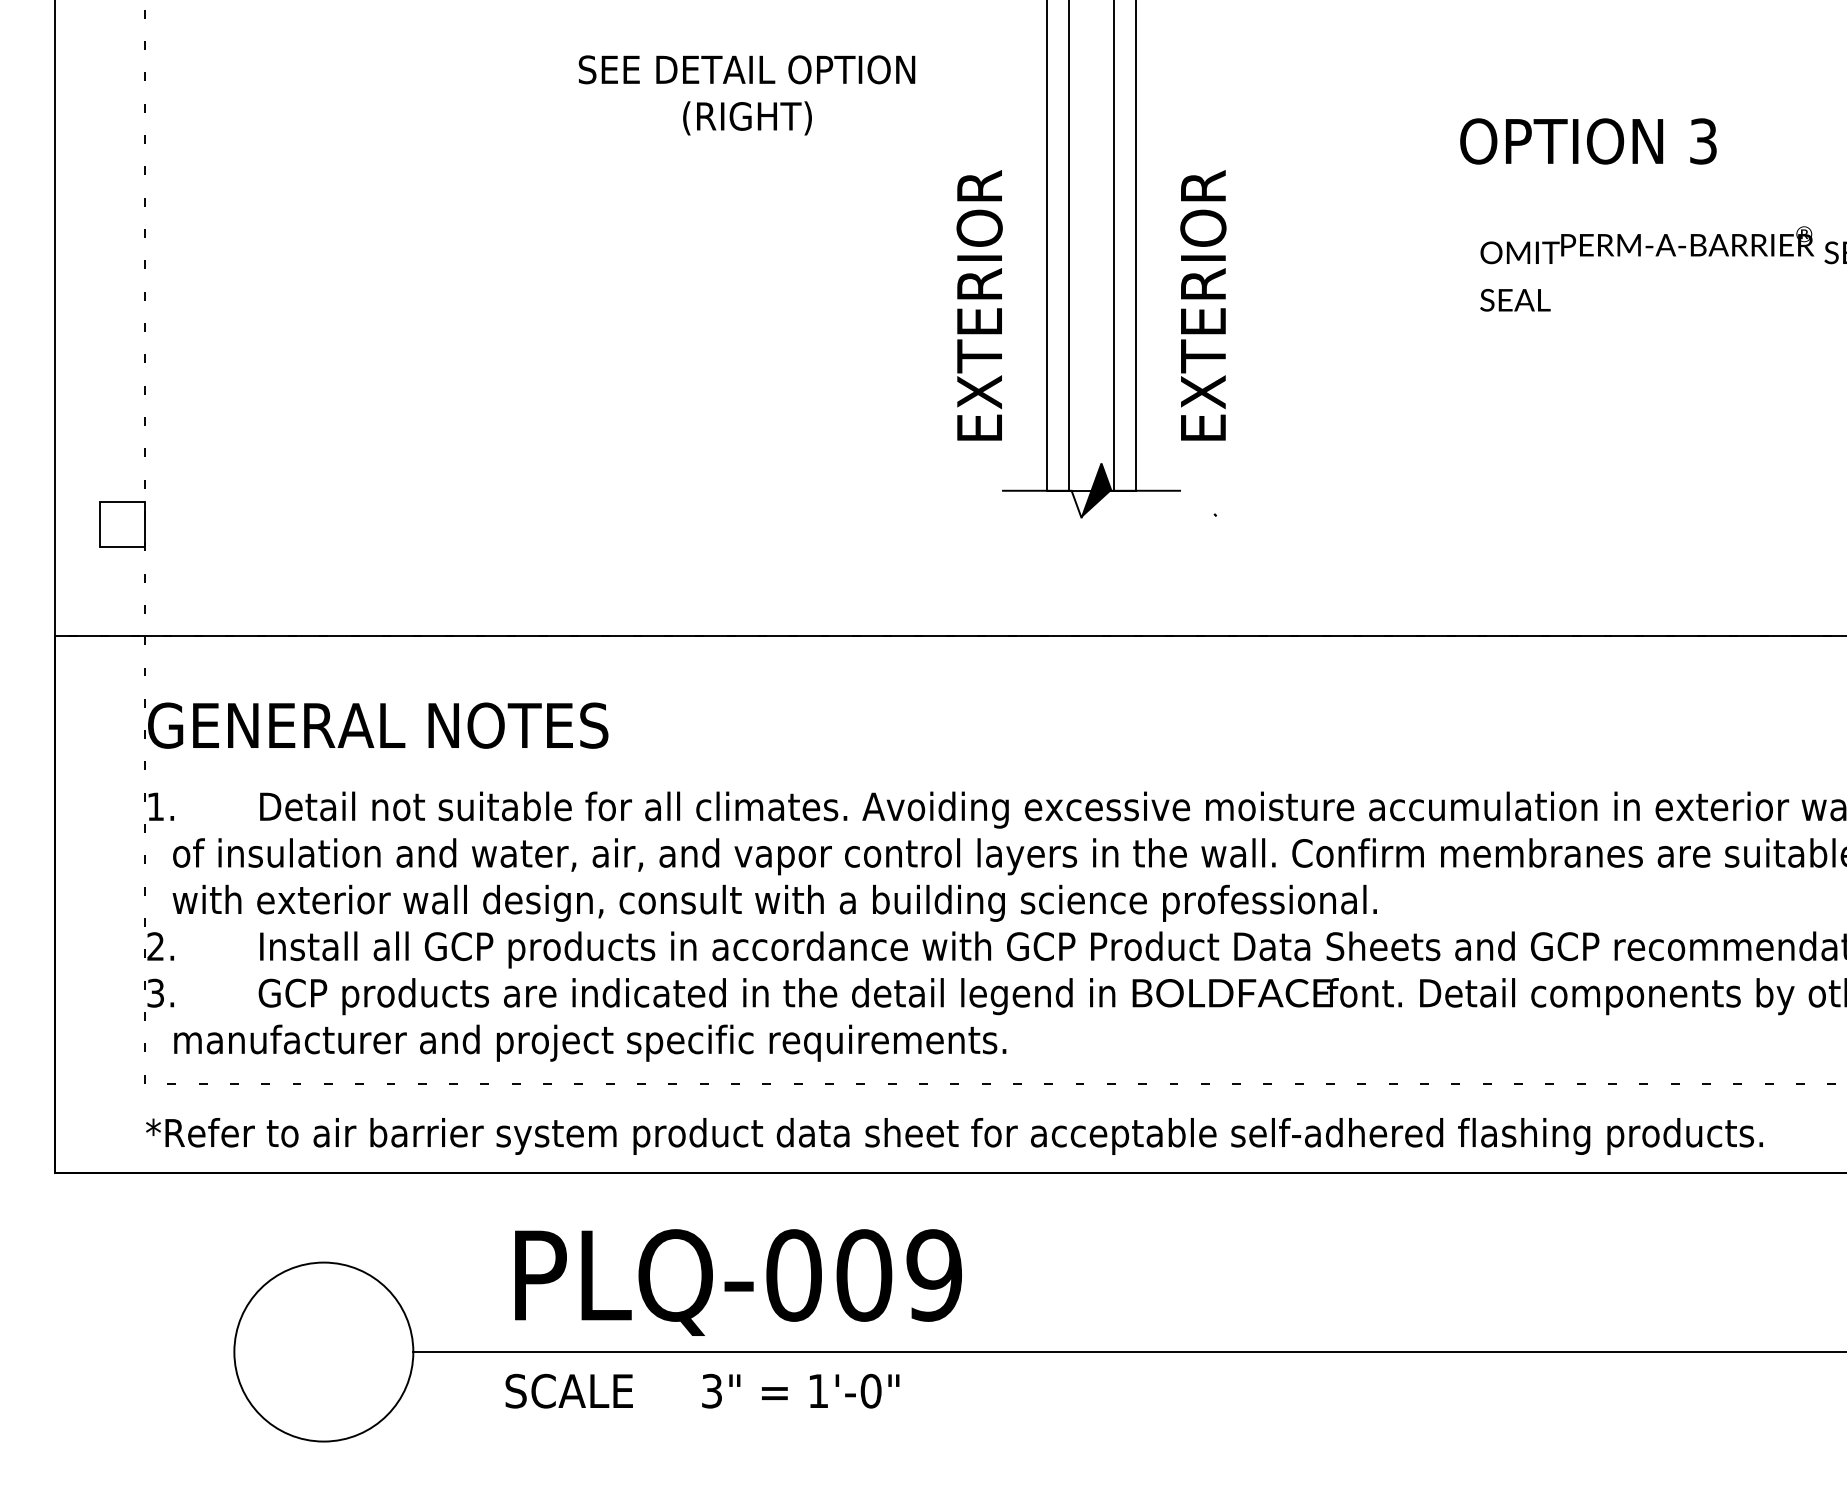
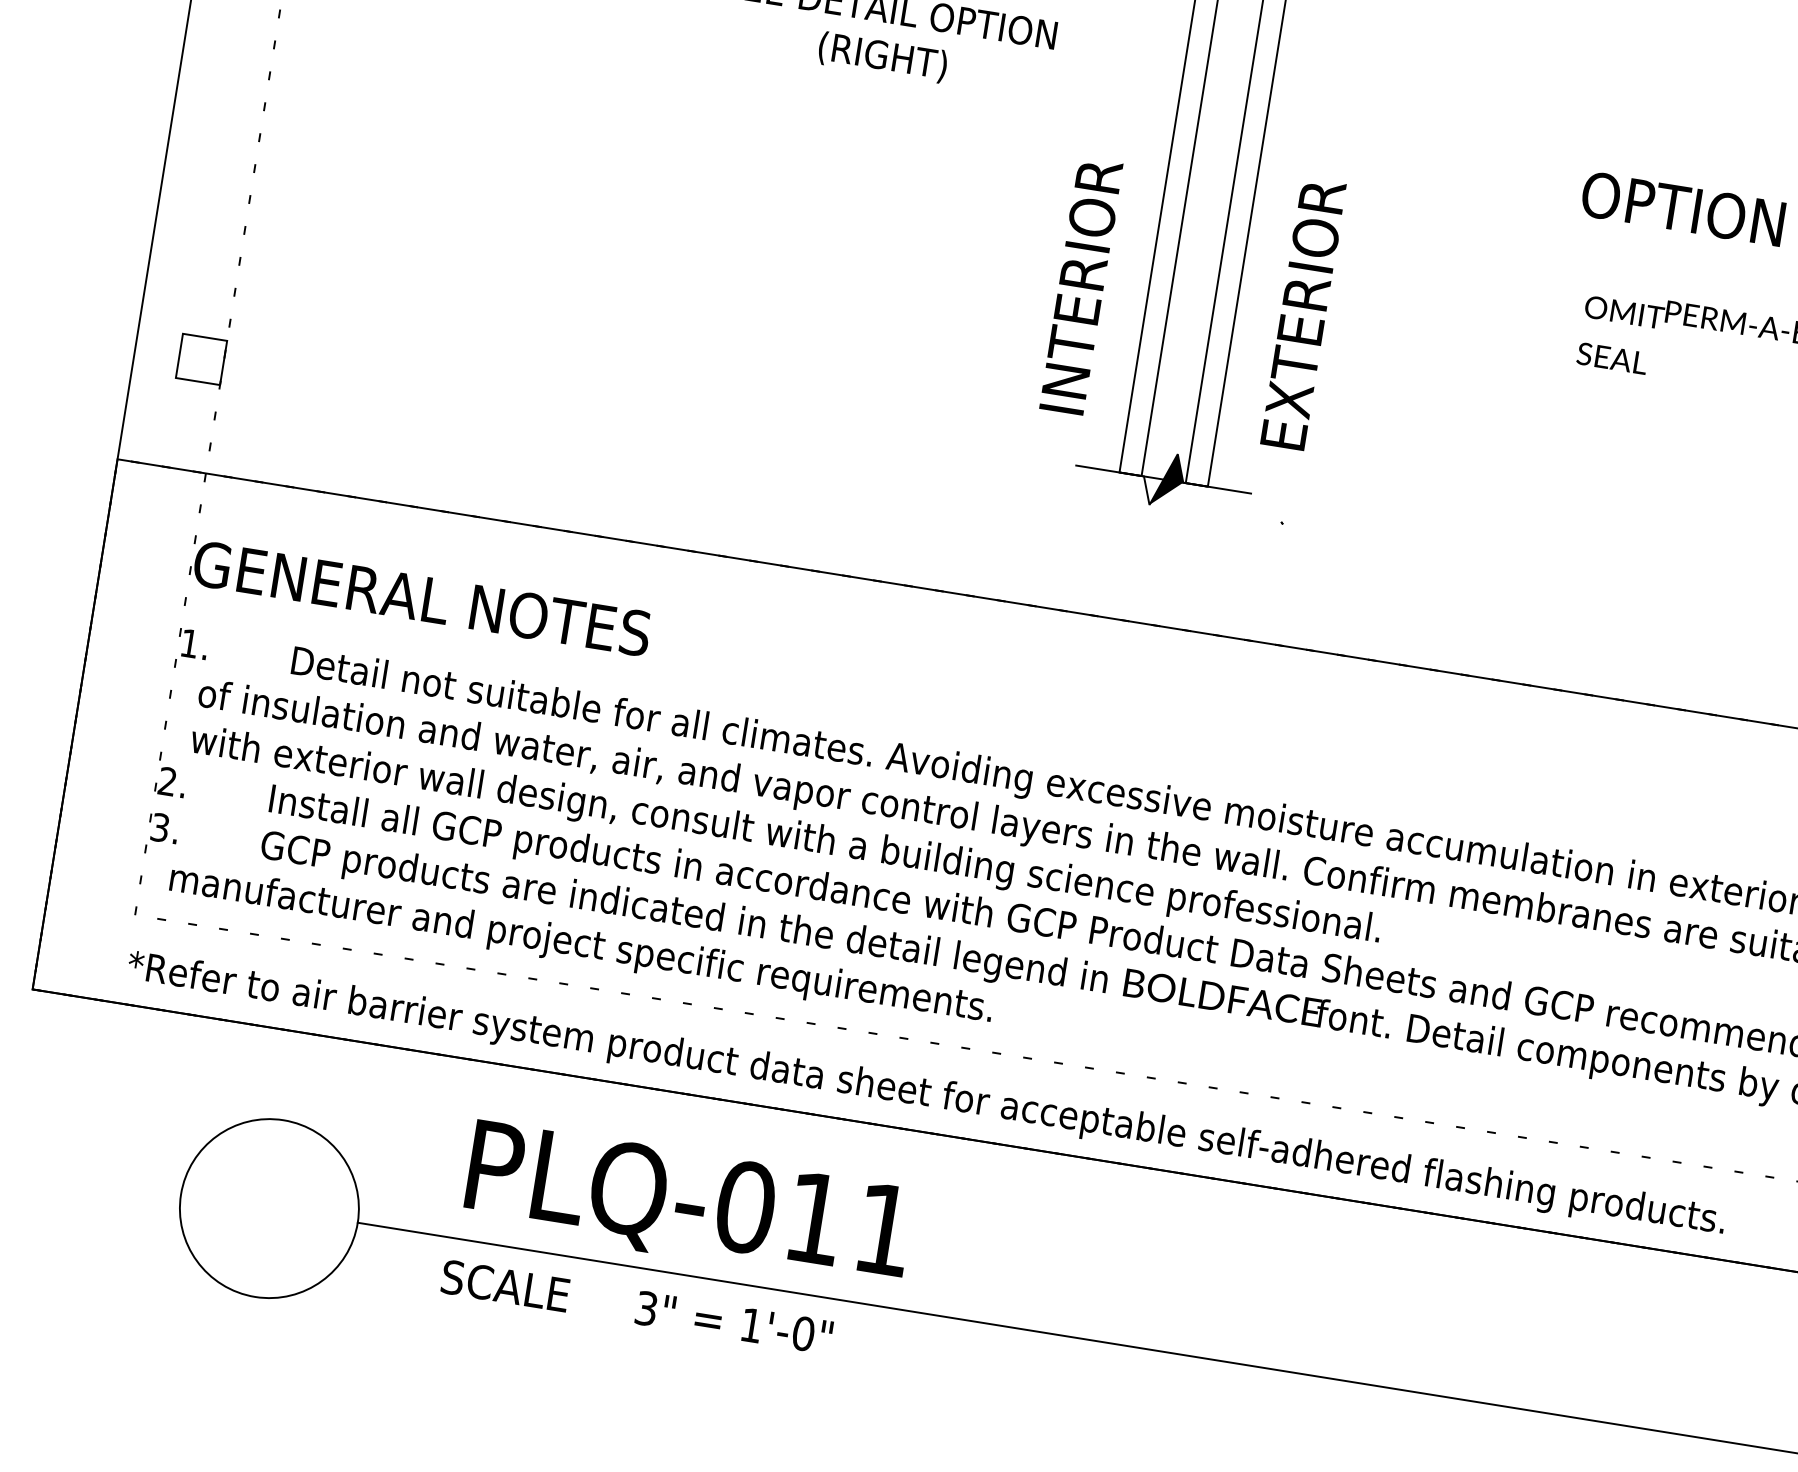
text: (979, 302) -> (1082, 275), EXTERIOR -> INTERIOR
text: (898, 1275) -> (848, 1223), PLQ-009 -> PLQ-011

